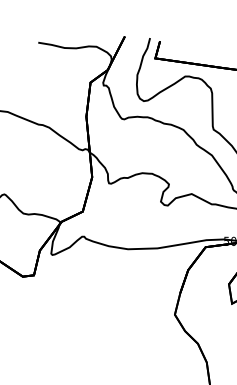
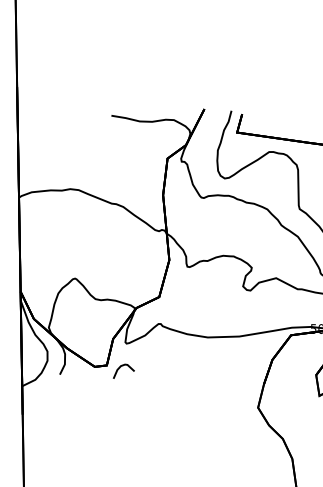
curve: (46, 278) -> (120, 368), added

